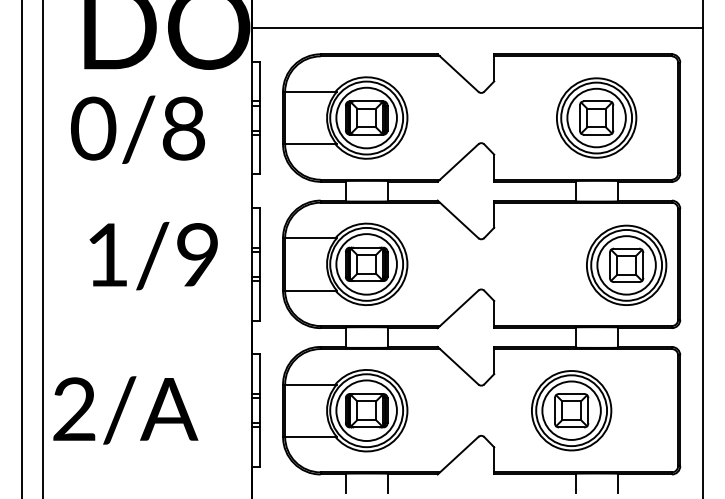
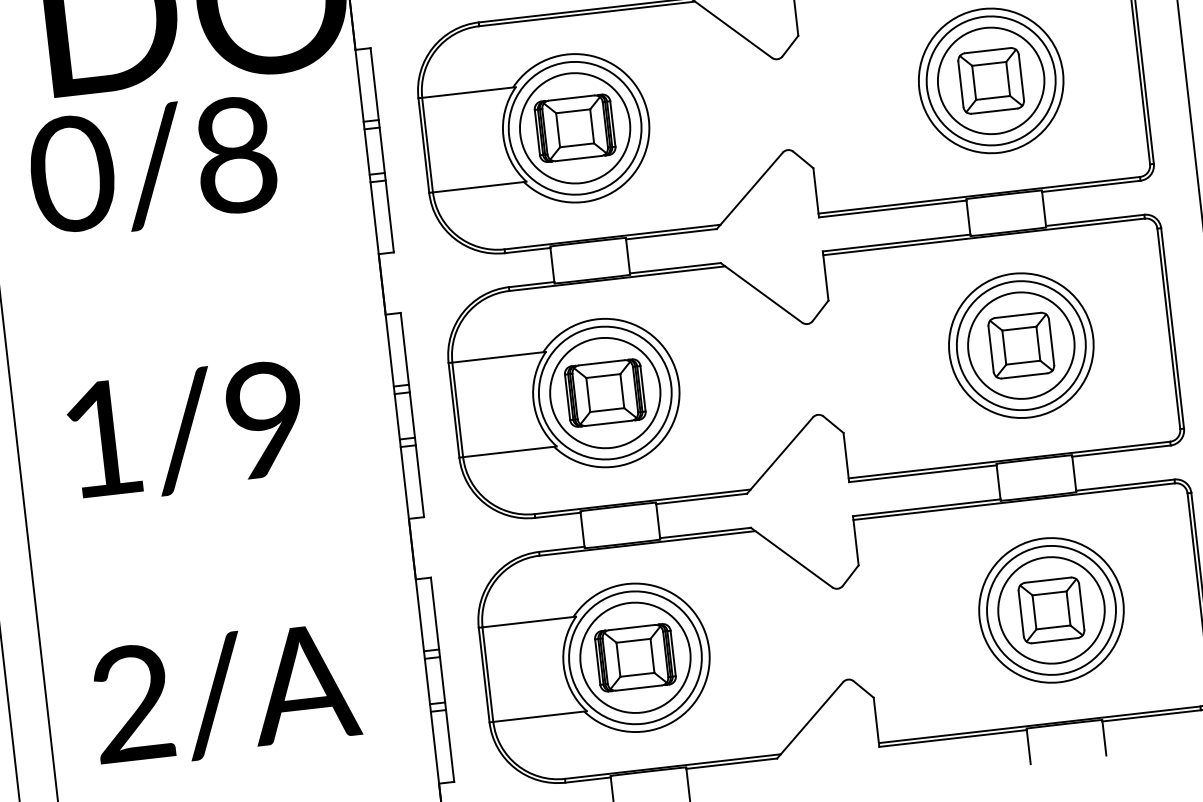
text: (137, 129) -> (152, 166), moved
text: (153, 256) -> (186, 431), moved
part: (626, 264) -> (1020, 344), moved
text: (125, 410) -> (225, 694), moved
part: (571, 410) -> (1051, 610), moved

